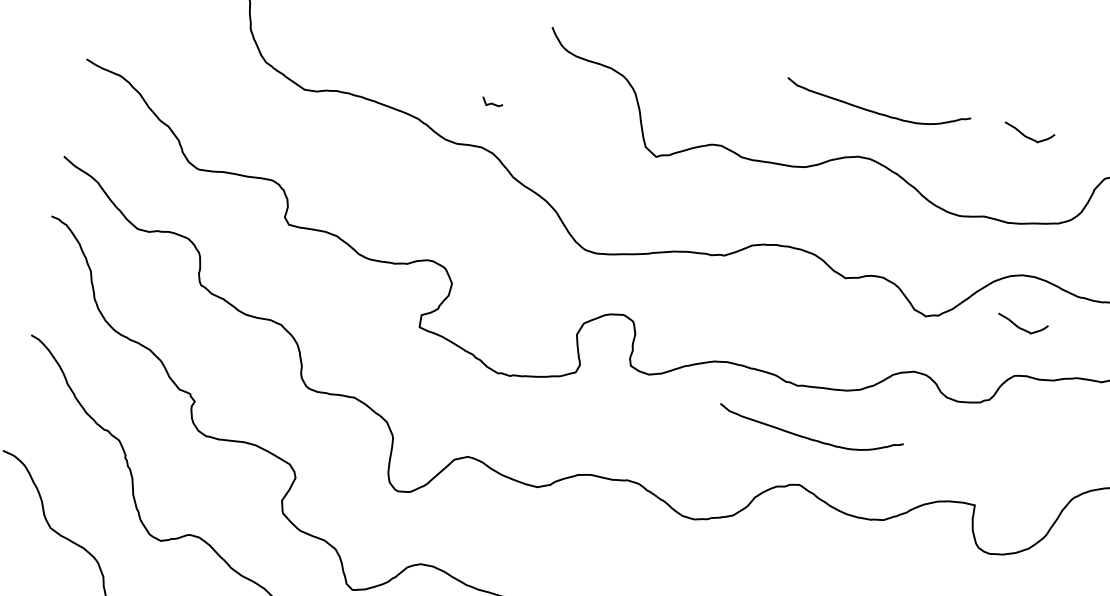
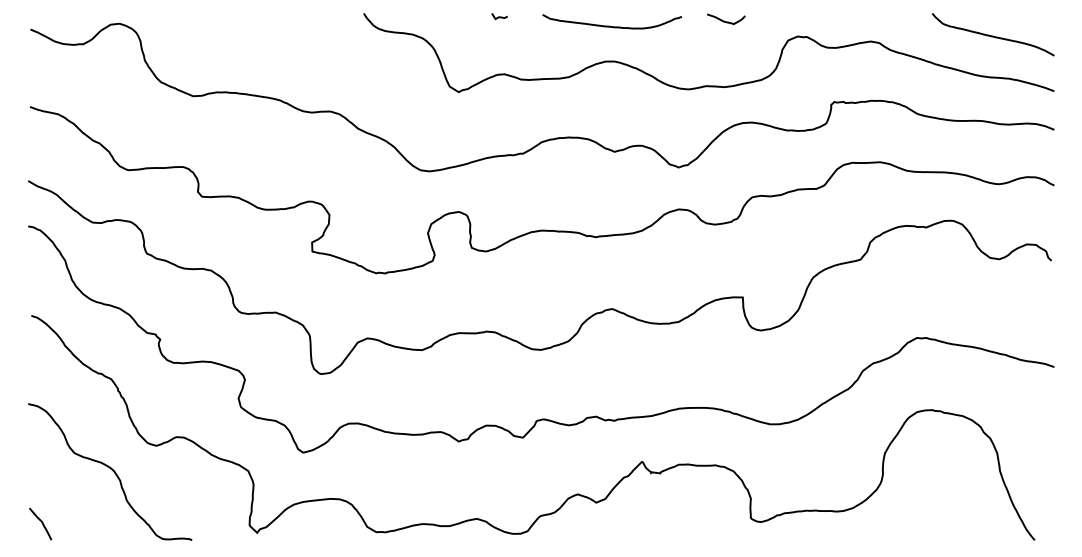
line: (492, 102) -> (499, 16), moved
curve: (1022, 328) -> (750, 161), removed
curve: (807, 436) -> (610, 272), removed

